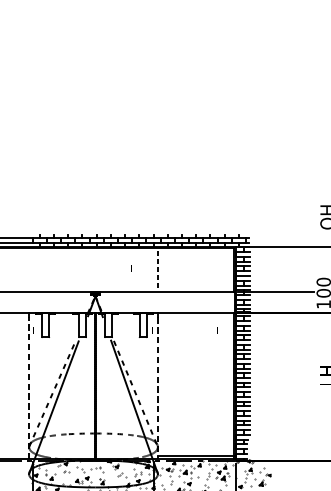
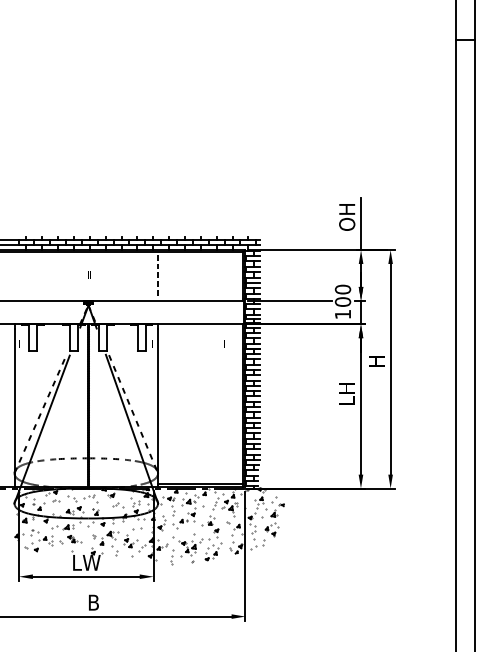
text: (132, 268) -> (89, 274), moved
line: (29, 387) -> (14, 407), dashed -> solid
line: (158, 387) -> (158, 407), dashed -> solid

